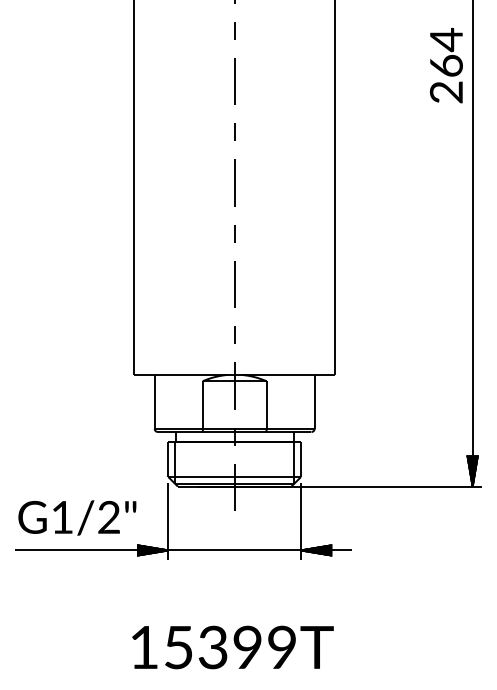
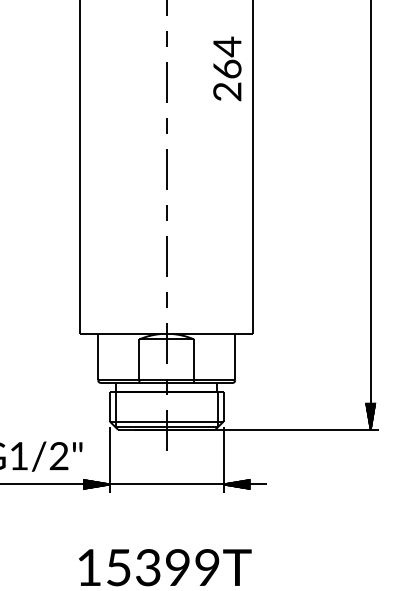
text: (446, 65) -> (227, 68), moved

